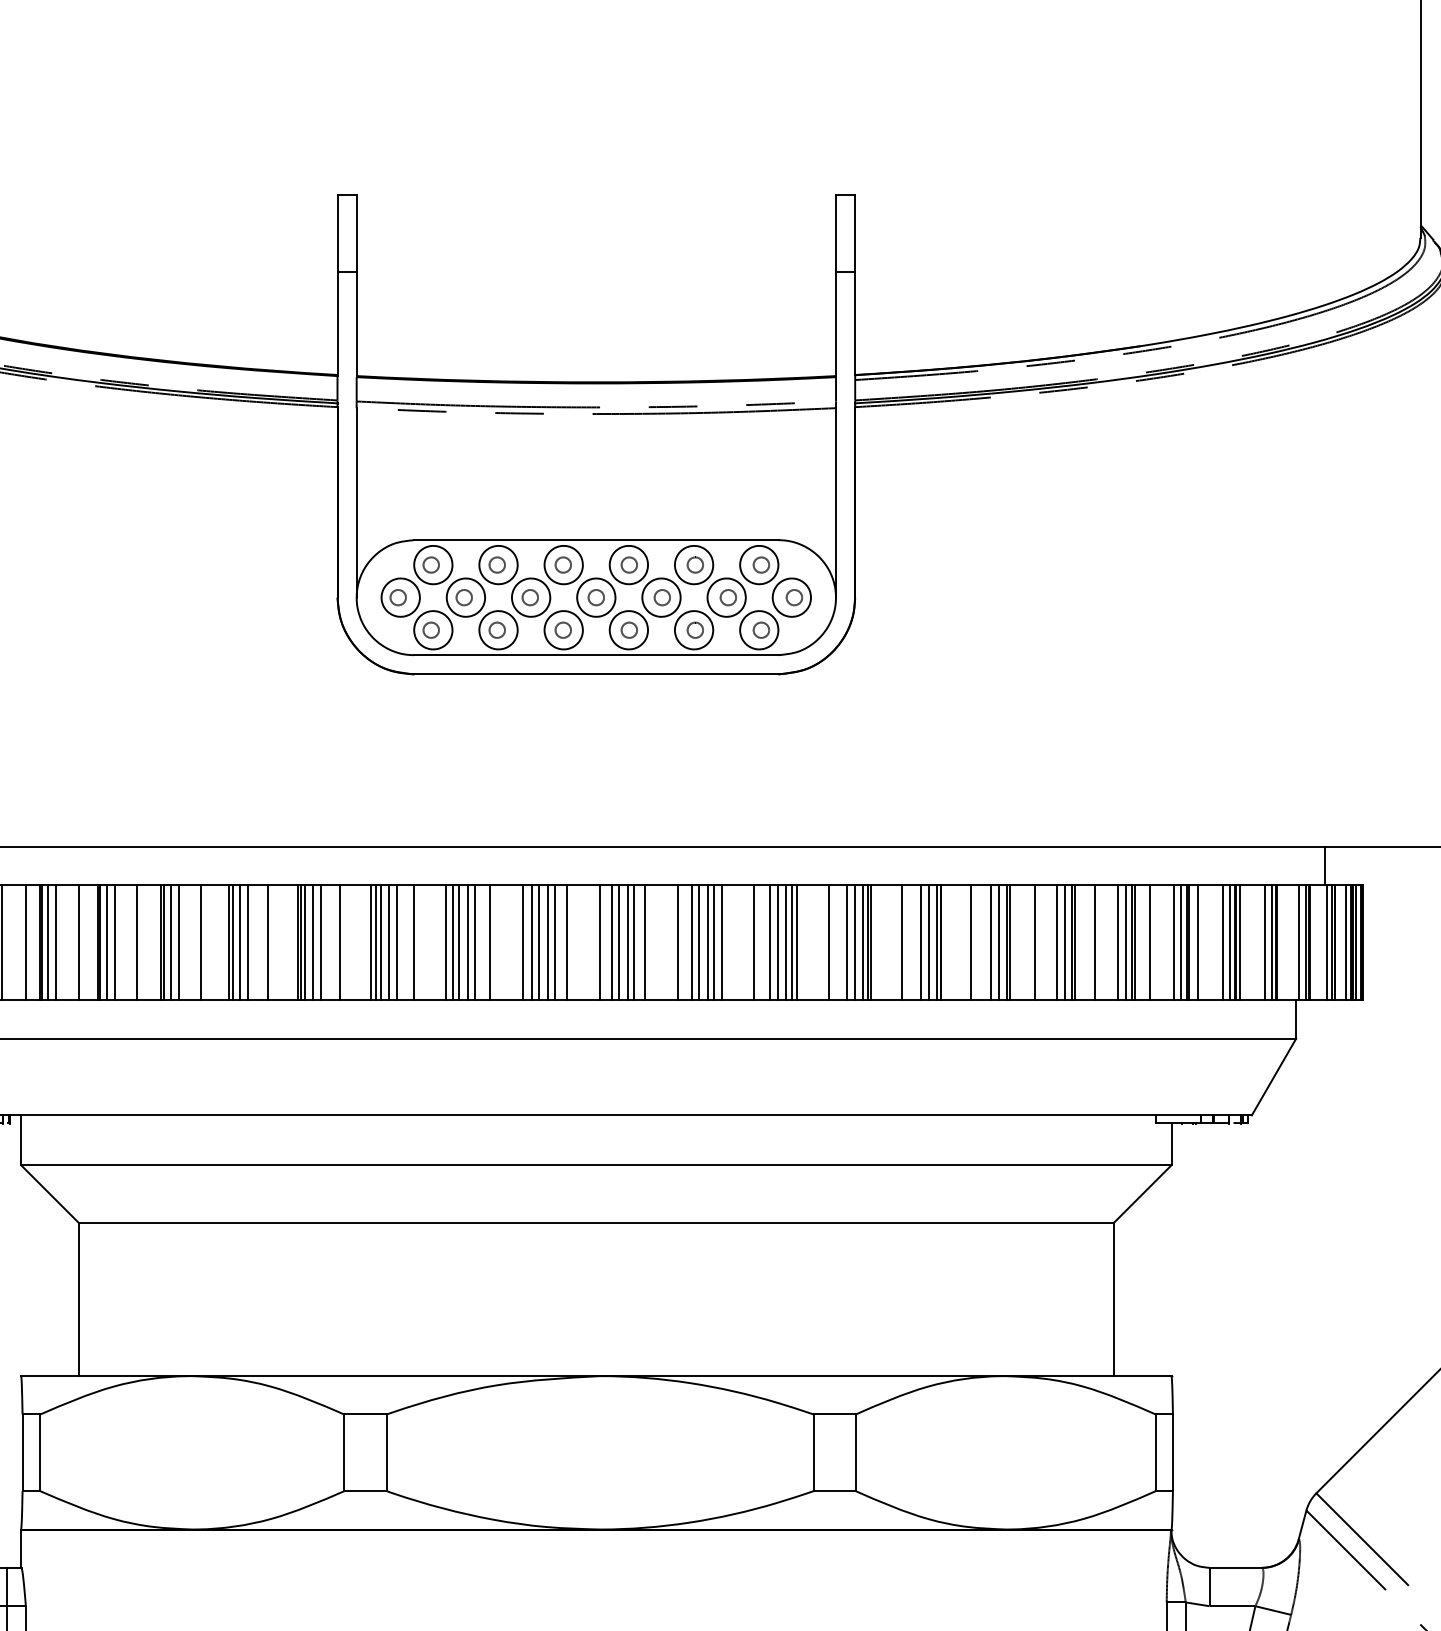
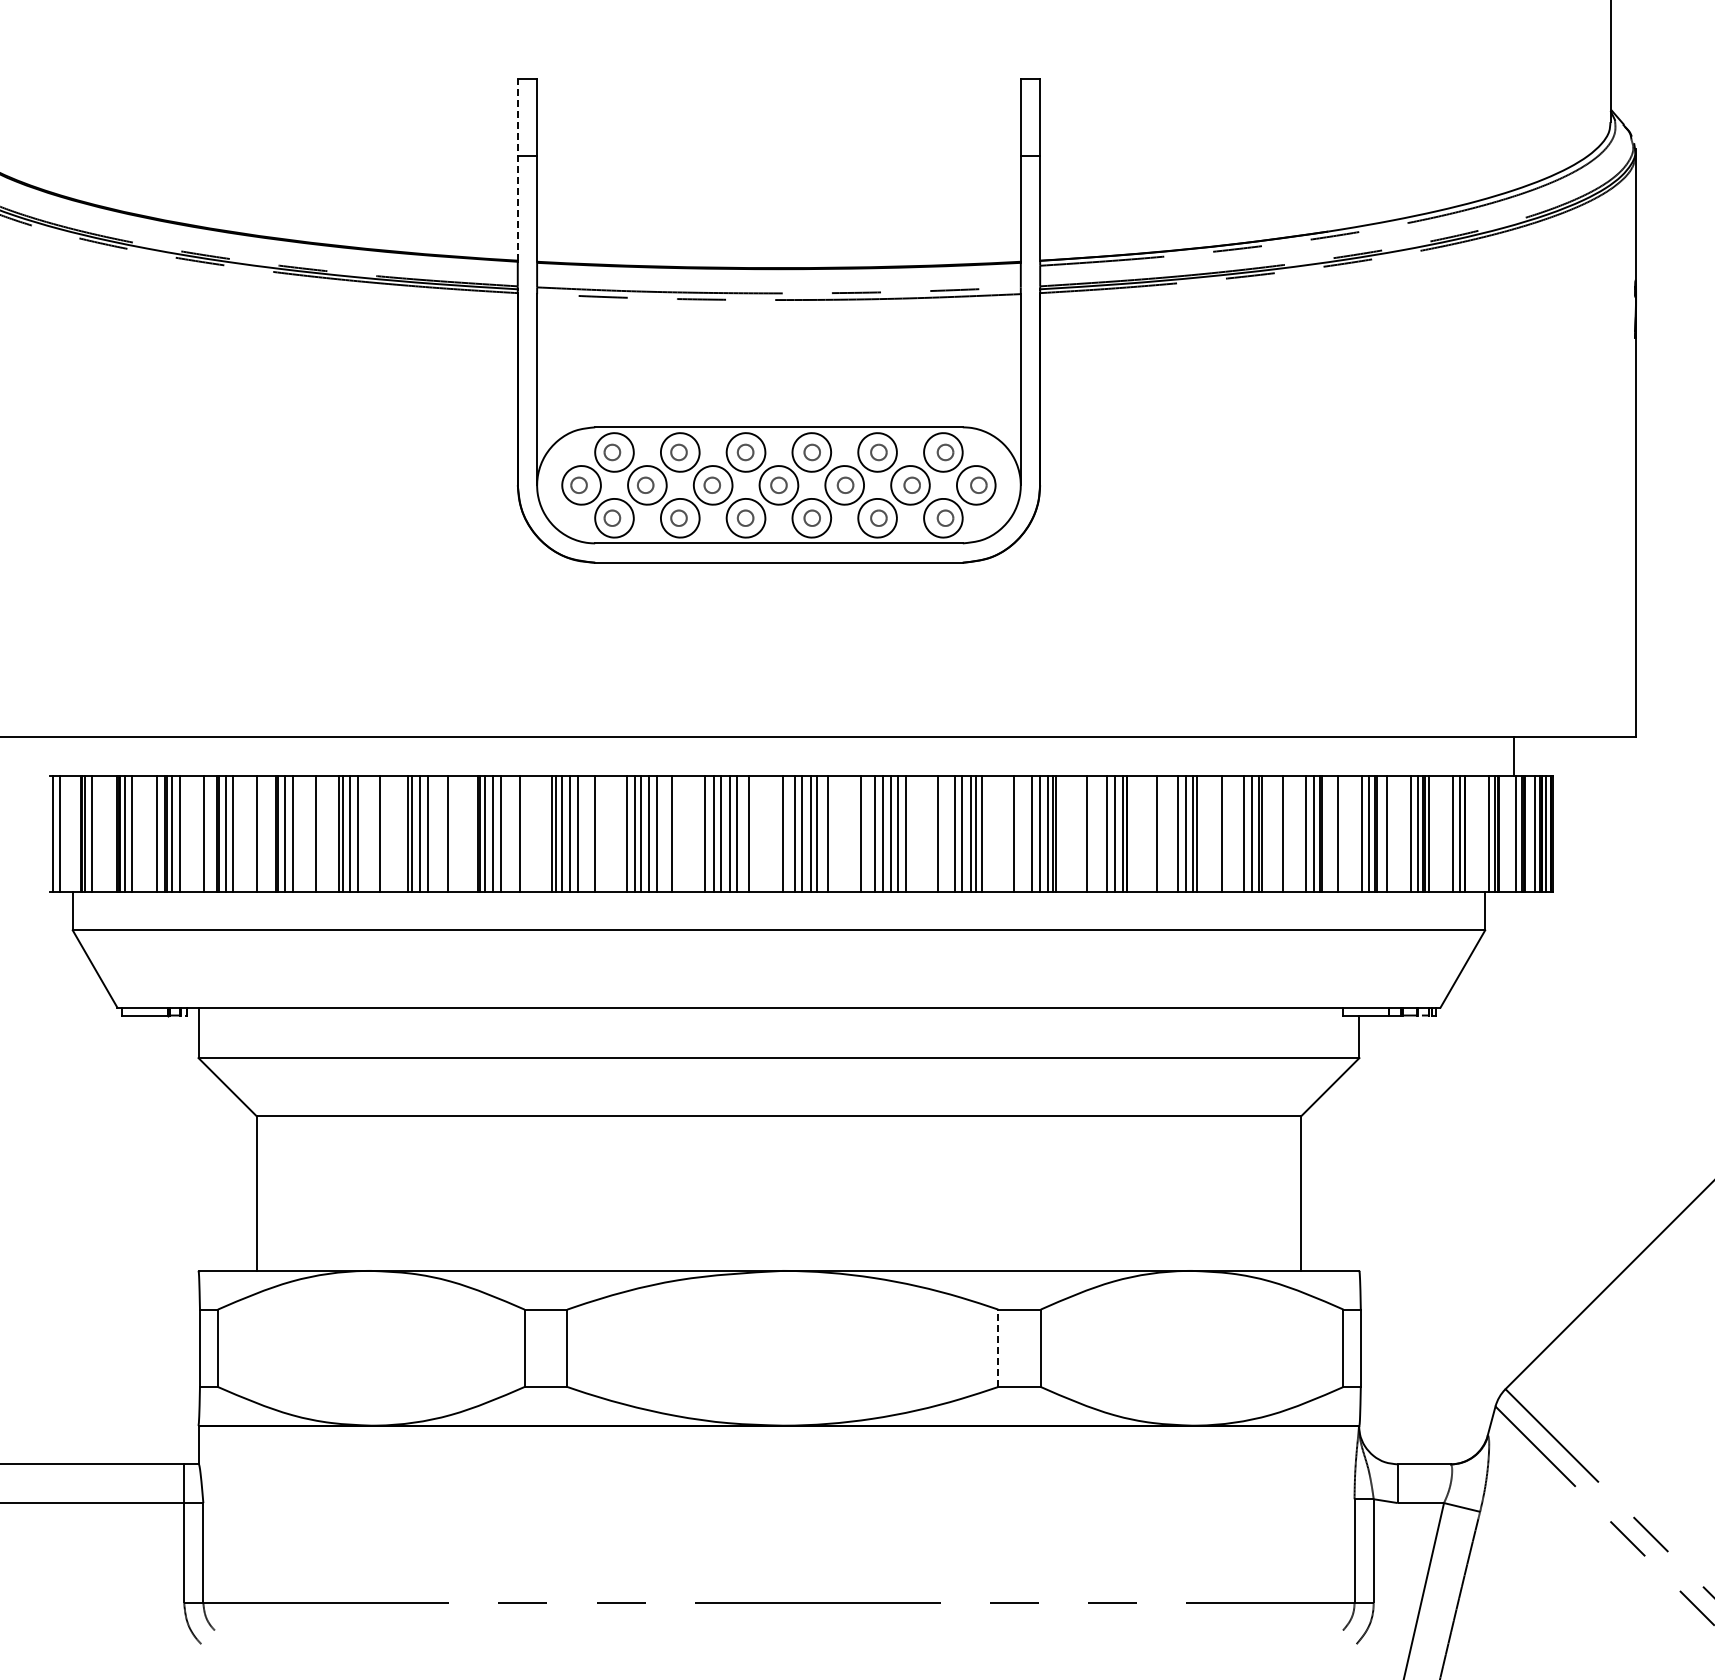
line: (337, 284) -> (517, 169), solid -> dashed
line: (813, 1453) -> (998, 1348), solid -> dashed

